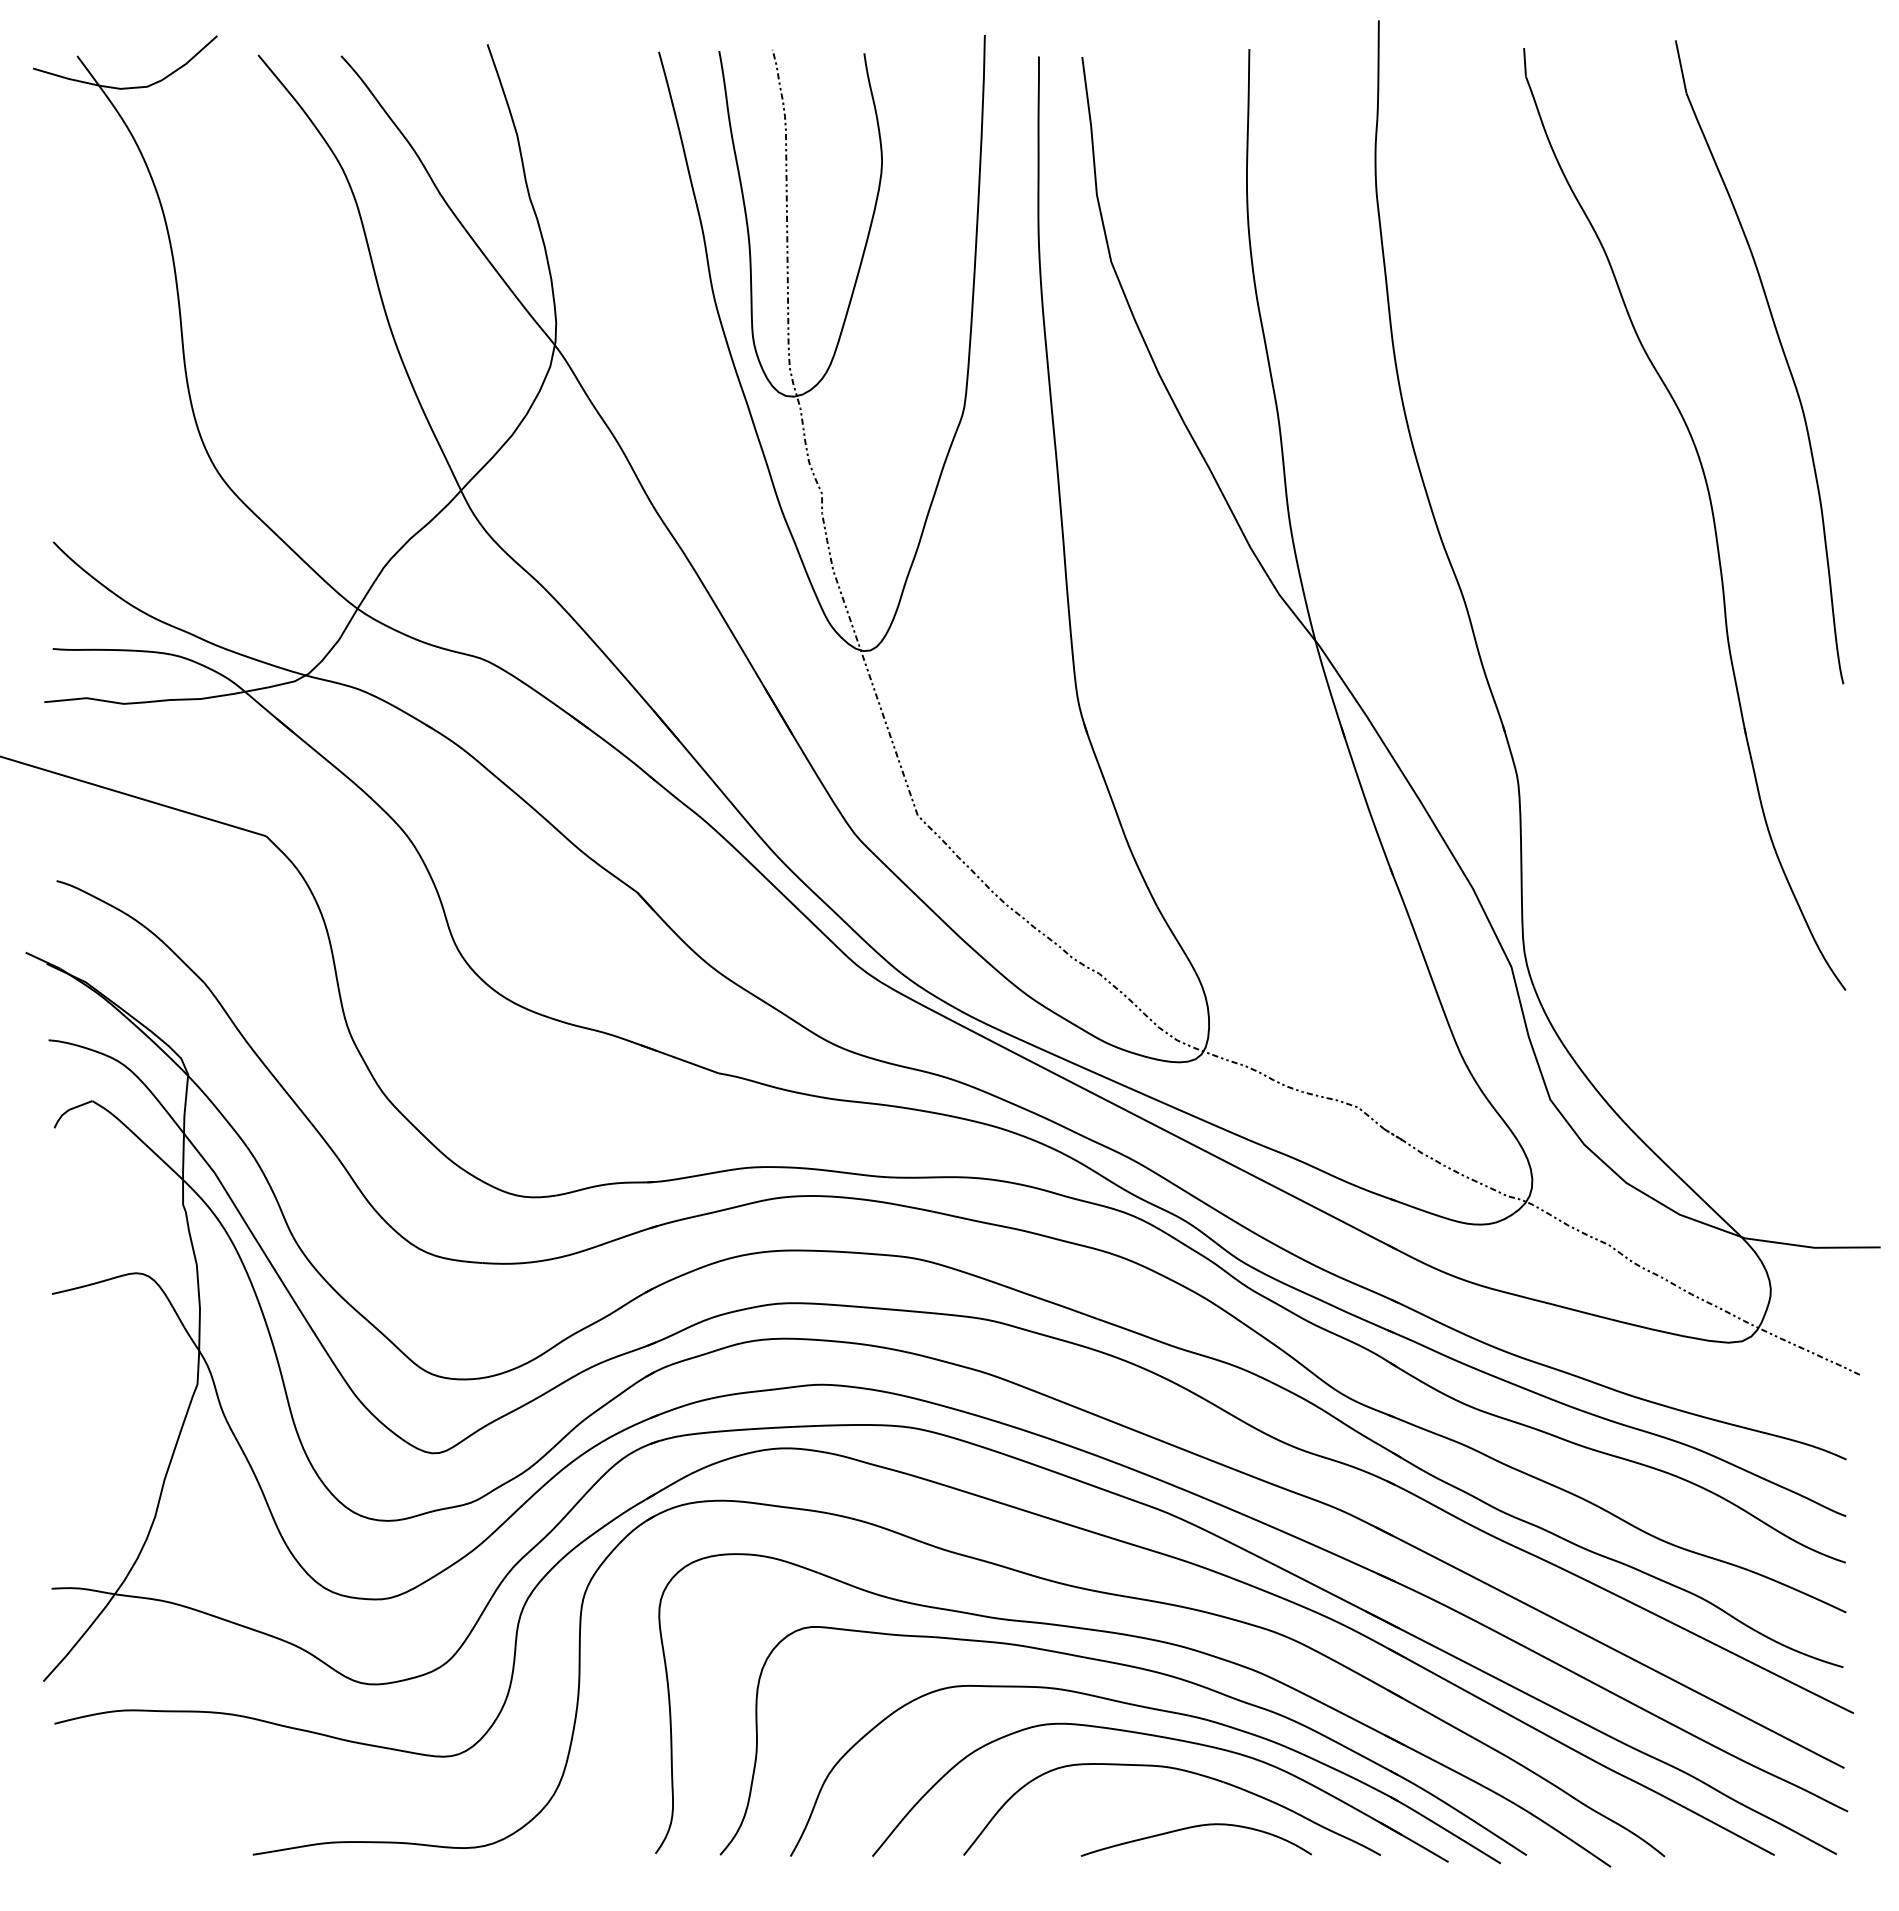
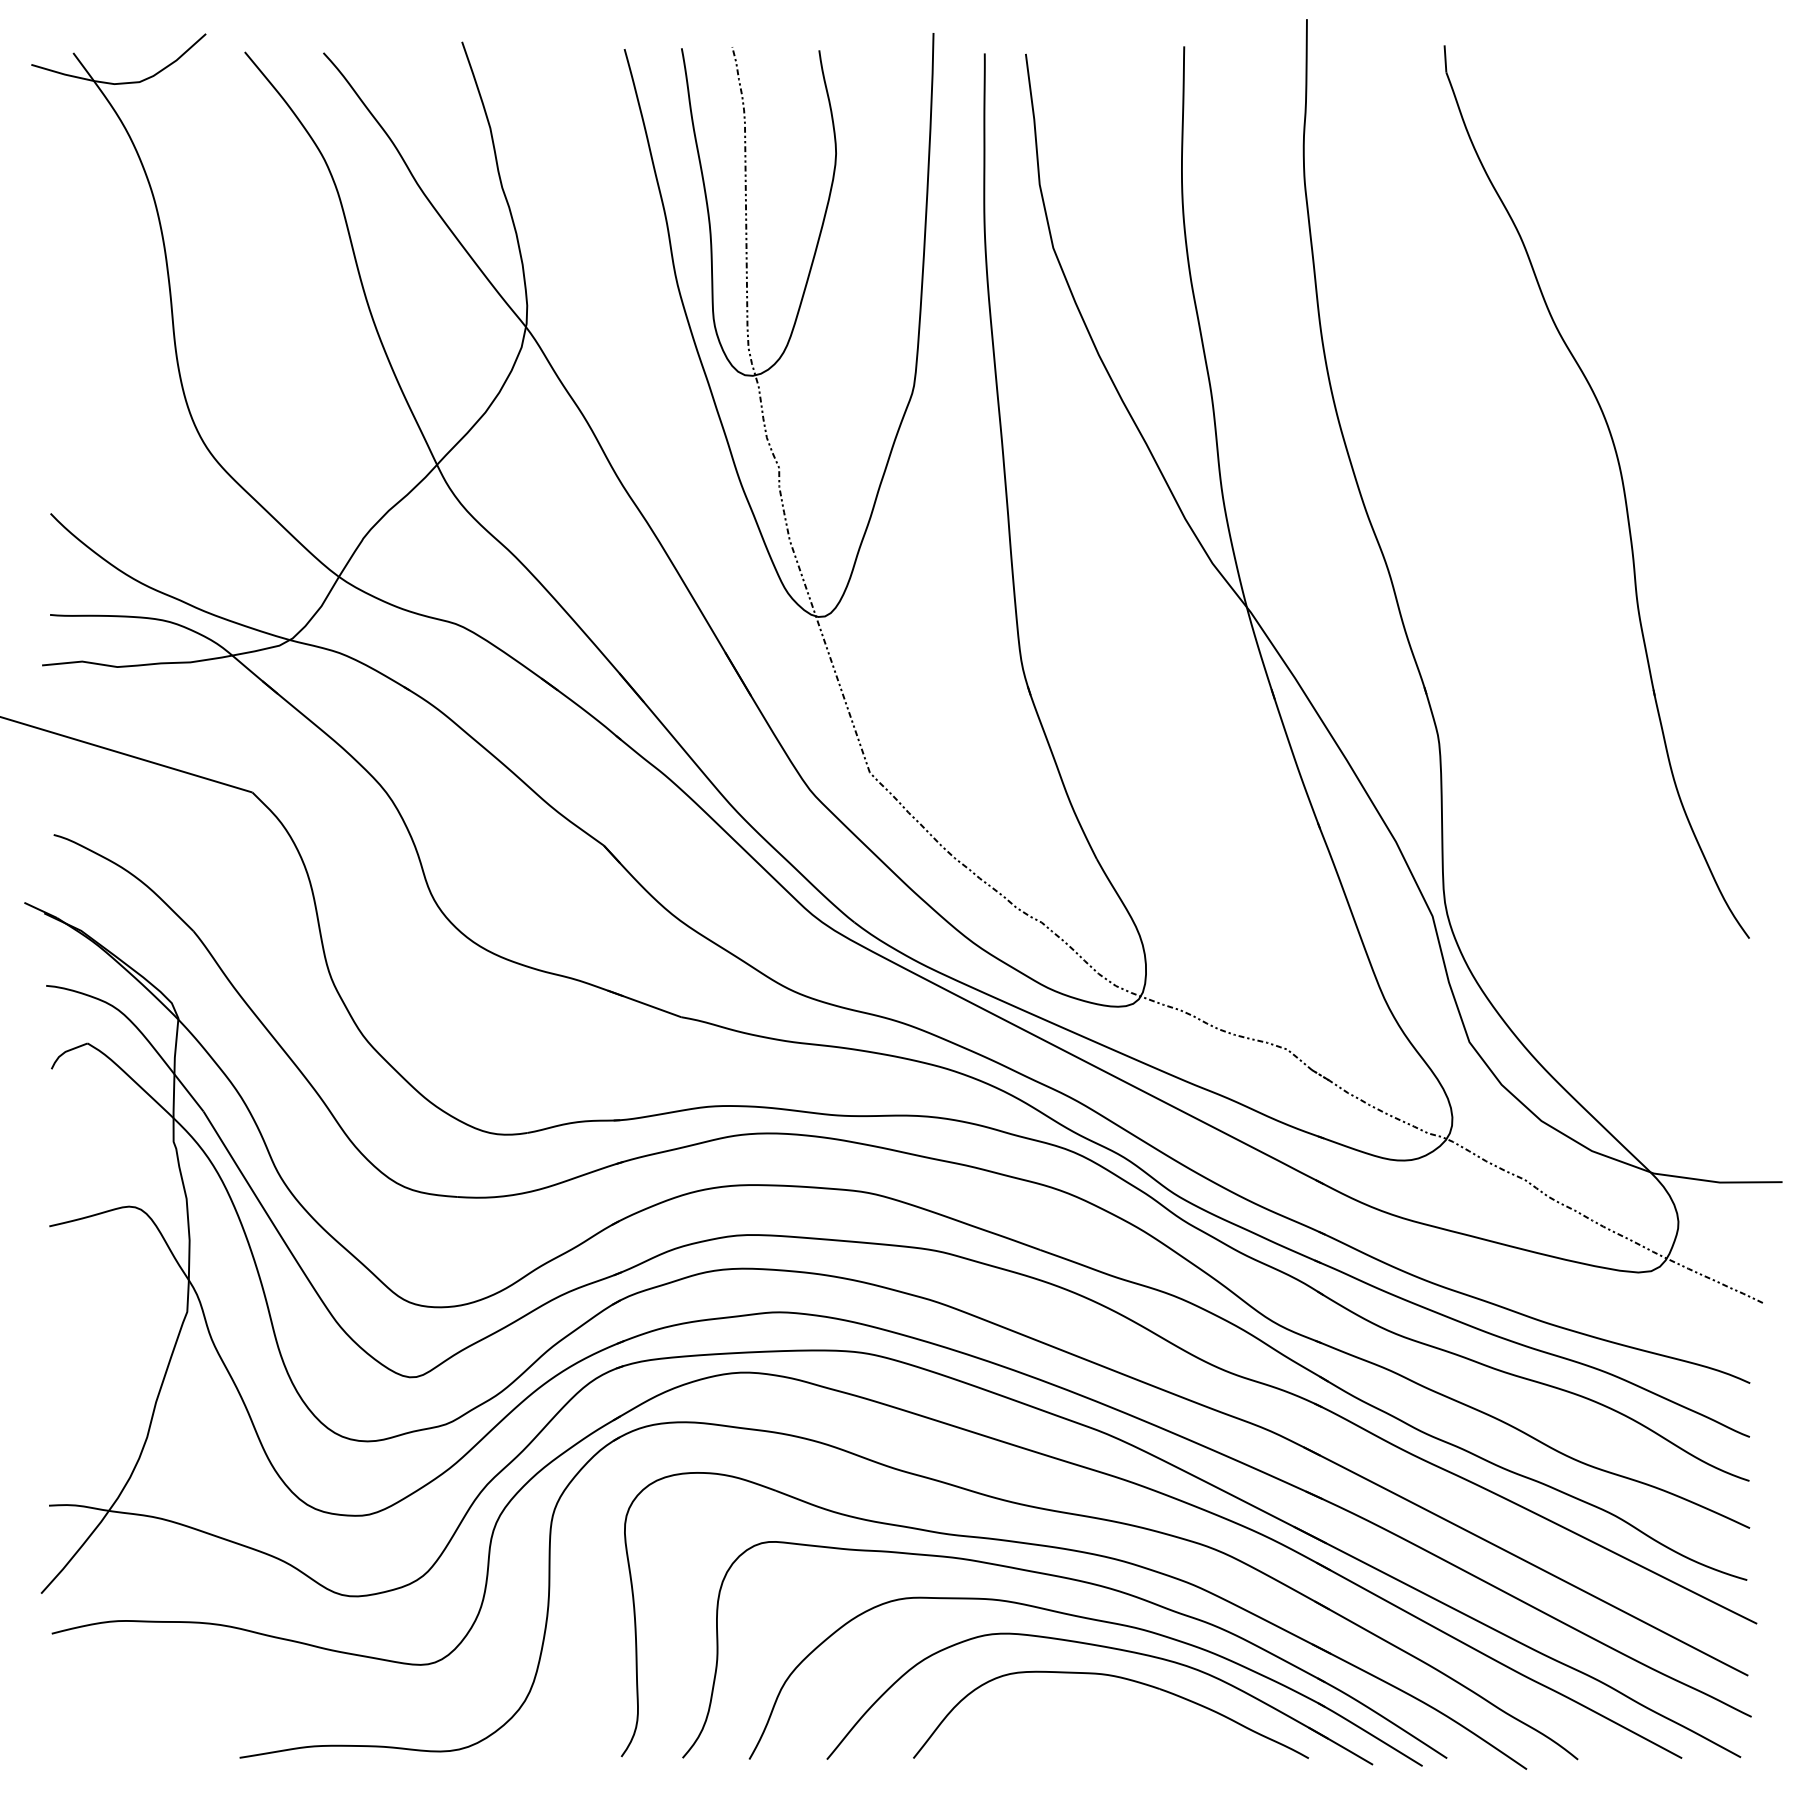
part: (1783, 355) -> (1690, 336), removed
curve: (1191, 1828) -> (1129, 1732), removed

